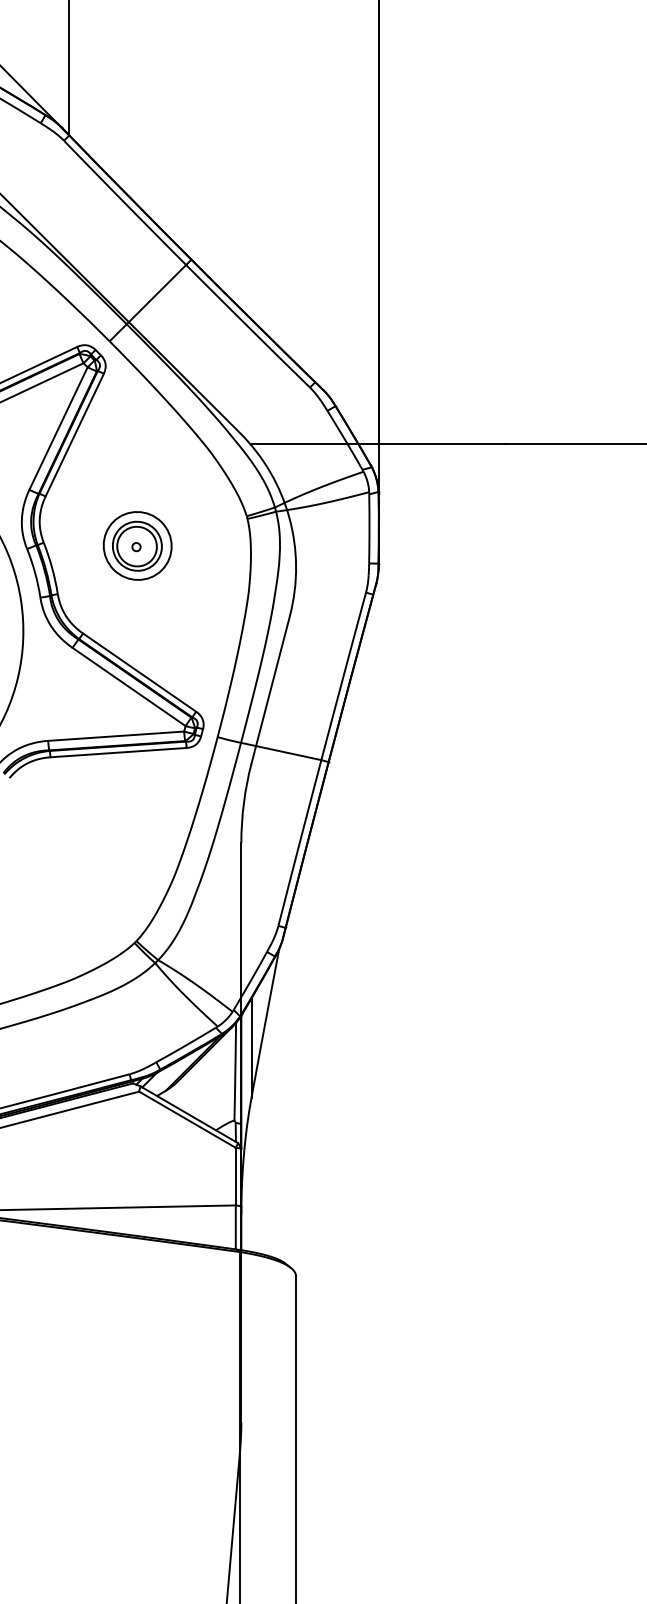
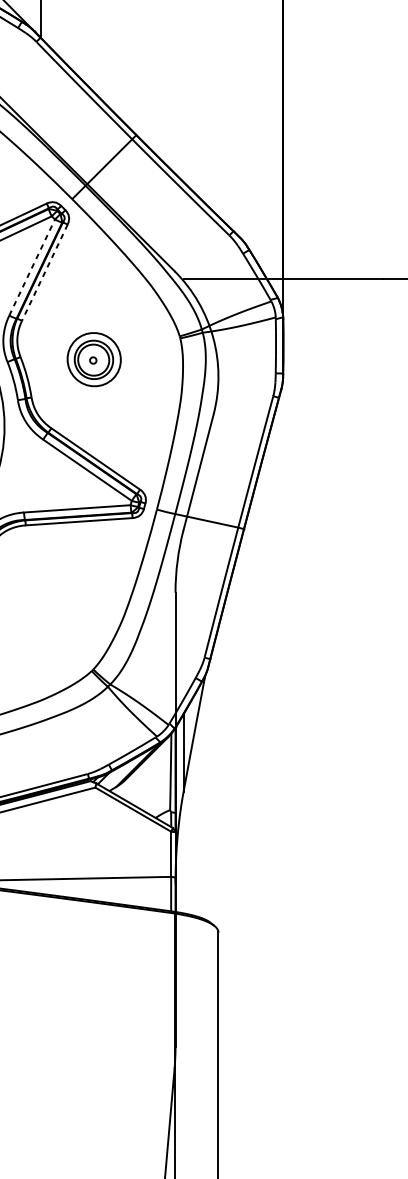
line: (58, 428) -> (32, 267), solid -> dashed
line: (74, 435) -> (44, 273), solid -> dashed

